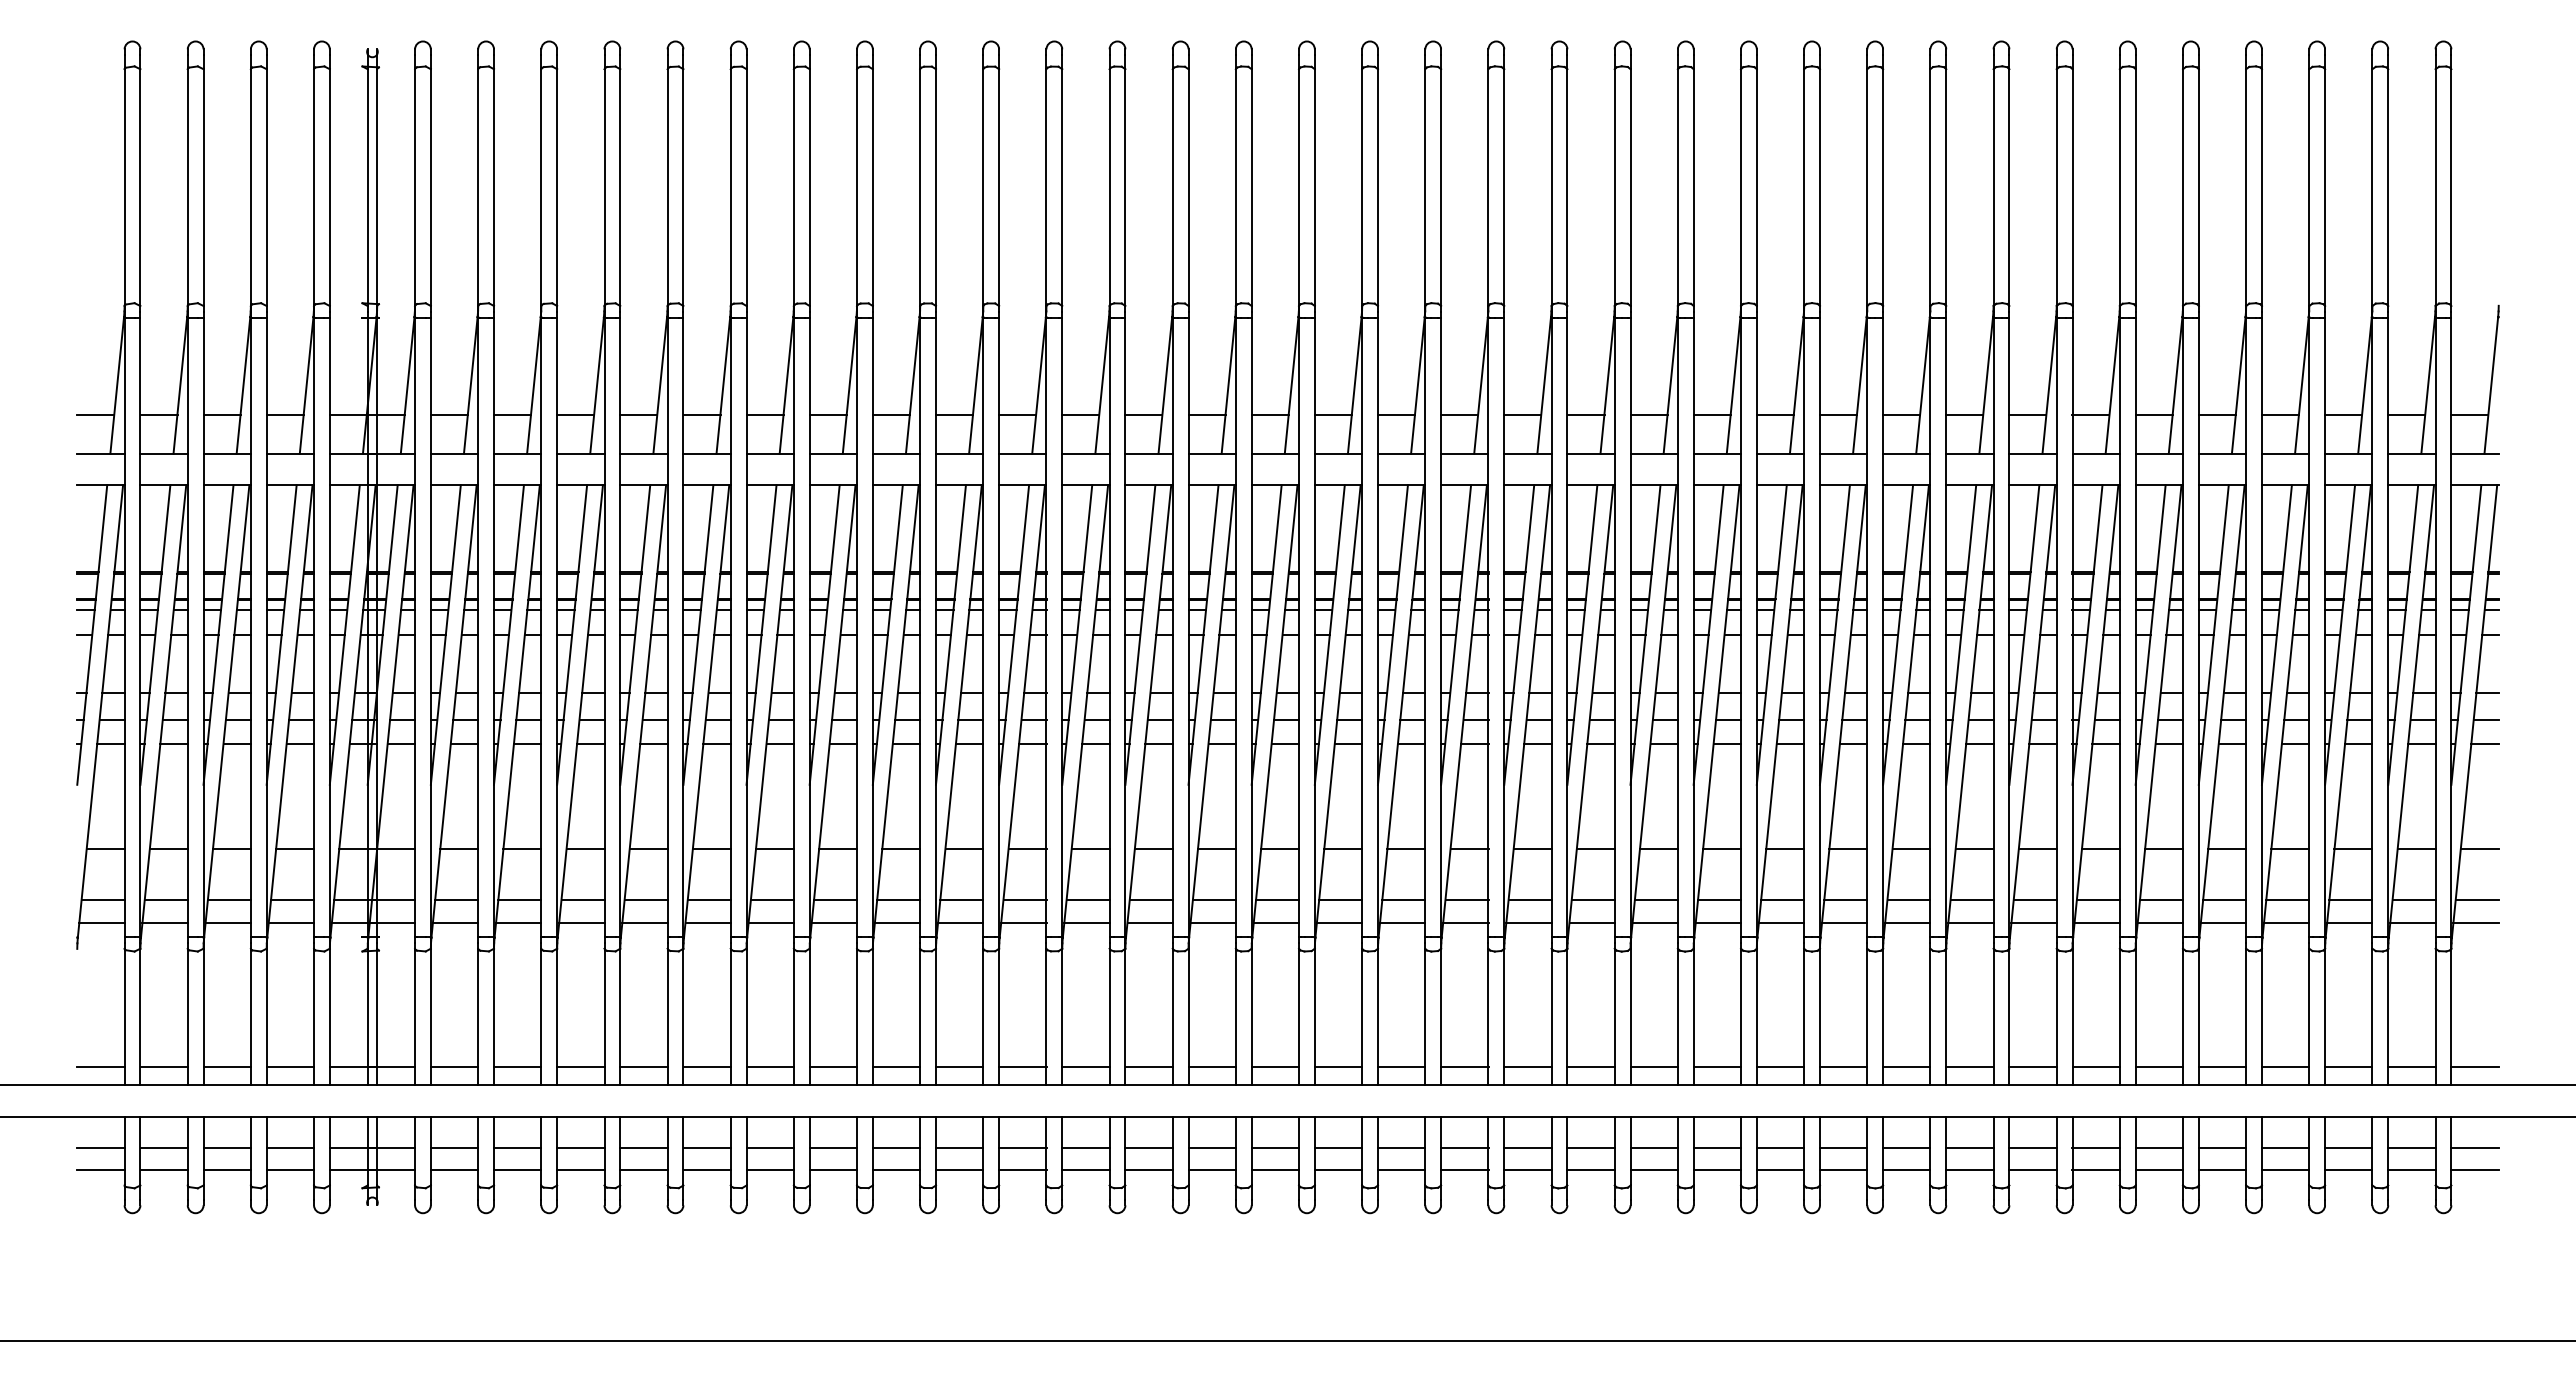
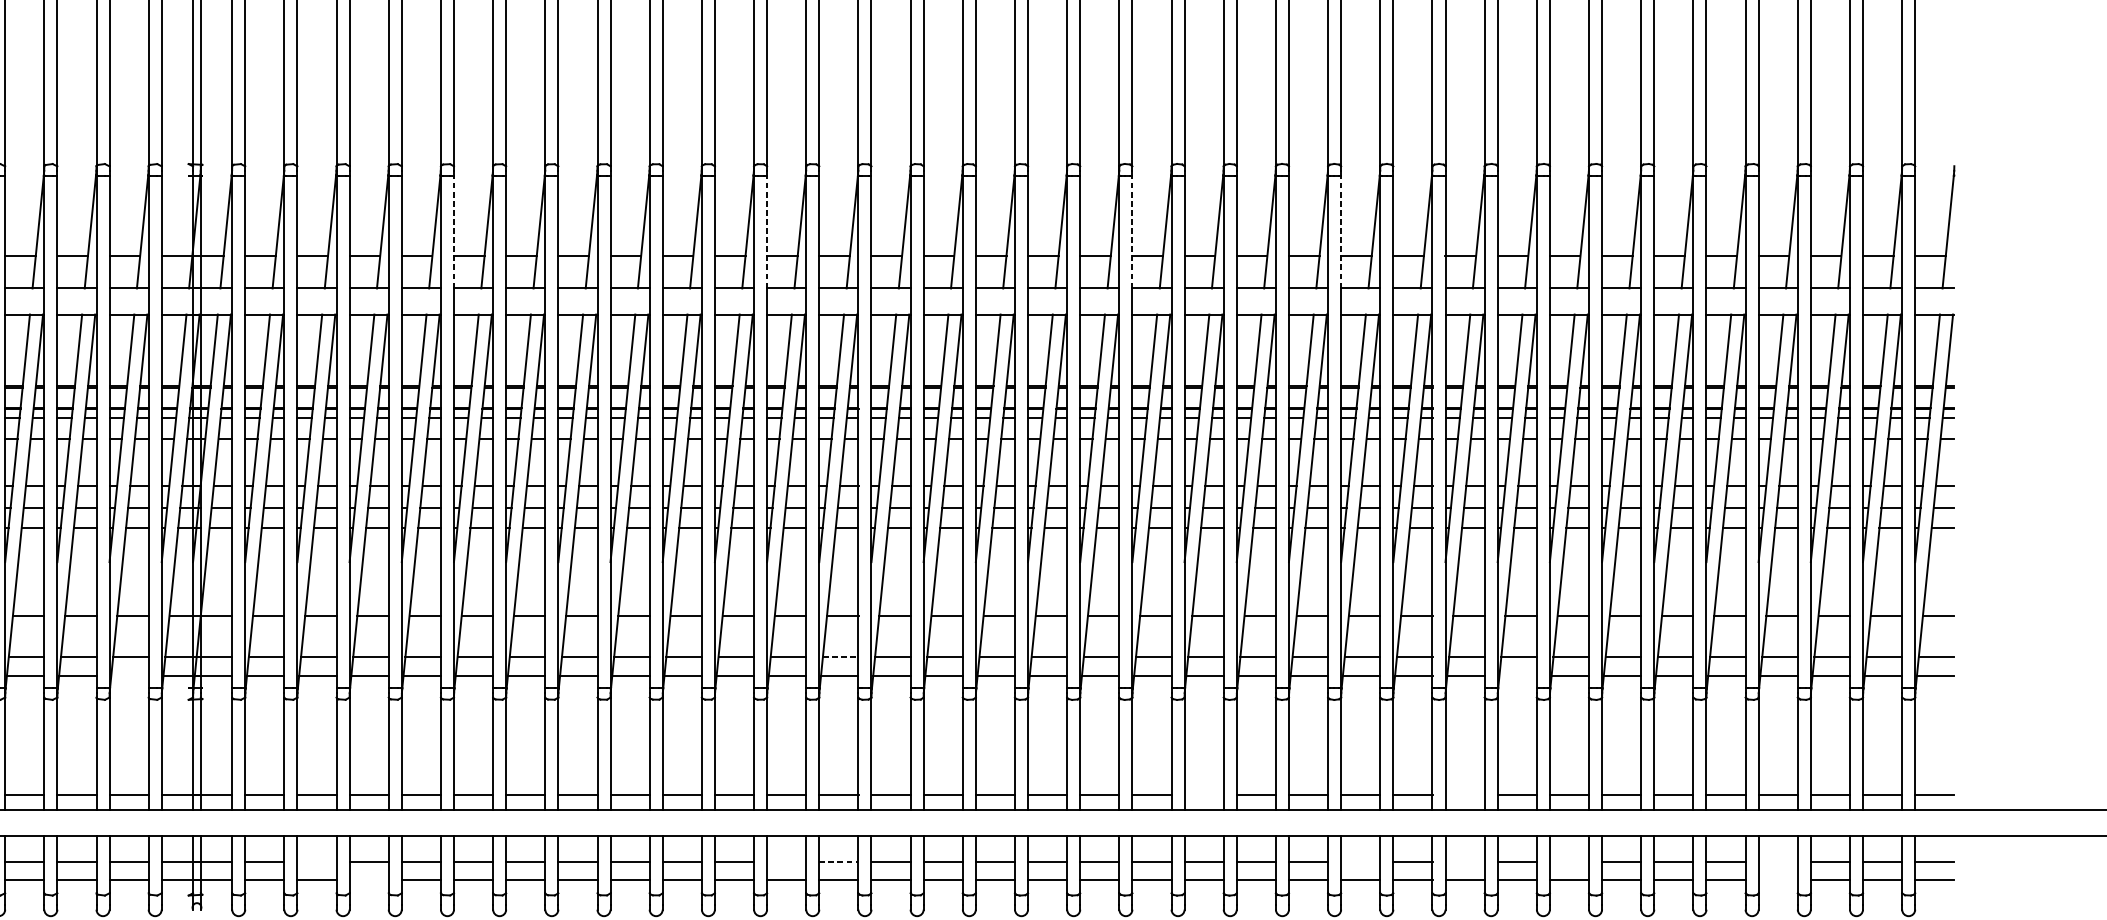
line: (683, 385) -> (454, 232), solid -> dashed
line: (1062, 385) -> (767, 232), solid -> dashed
line: (1504, 385) -> (1132, 232), solid -> dashed
line: (1756, 385) -> (1340, 232), solid -> dashed
line: (1151, 899) -> (840, 656), solid -> dashed
line: (291, 923) -> (130, 676), removed
line: (1970, 923) -> (1517, 676), removed
line: (1590, 1066) -> (1203, 794), removed
line: (1906, 1066) -> (1464, 794), removed
line: (517, 1147) -> (316, 861), removed
line: (1085, 1147) -> (786, 861), removed
line: (1149, 1147) -> (839, 861), solid -> dashed
line: (1780, 1147) -> (1360, 861), removed
line: (1906, 1147) -> (1464, 861), removed
line: (2032, 1147) -> (1569, 861), removed
line: (2285, 1147) -> (1778, 861), removed
line: (580, 1169) -> (368, 880), removed
line: (2285, 1169) -> (1778, 880), removed

